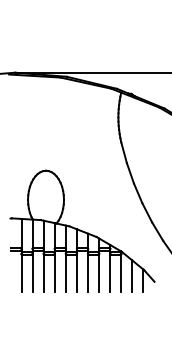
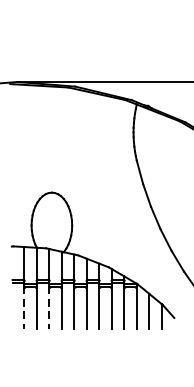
line: (21, 273) -> (24, 308), solid -> dashed
line: (43, 273) -> (49, 308), solid -> dashed

